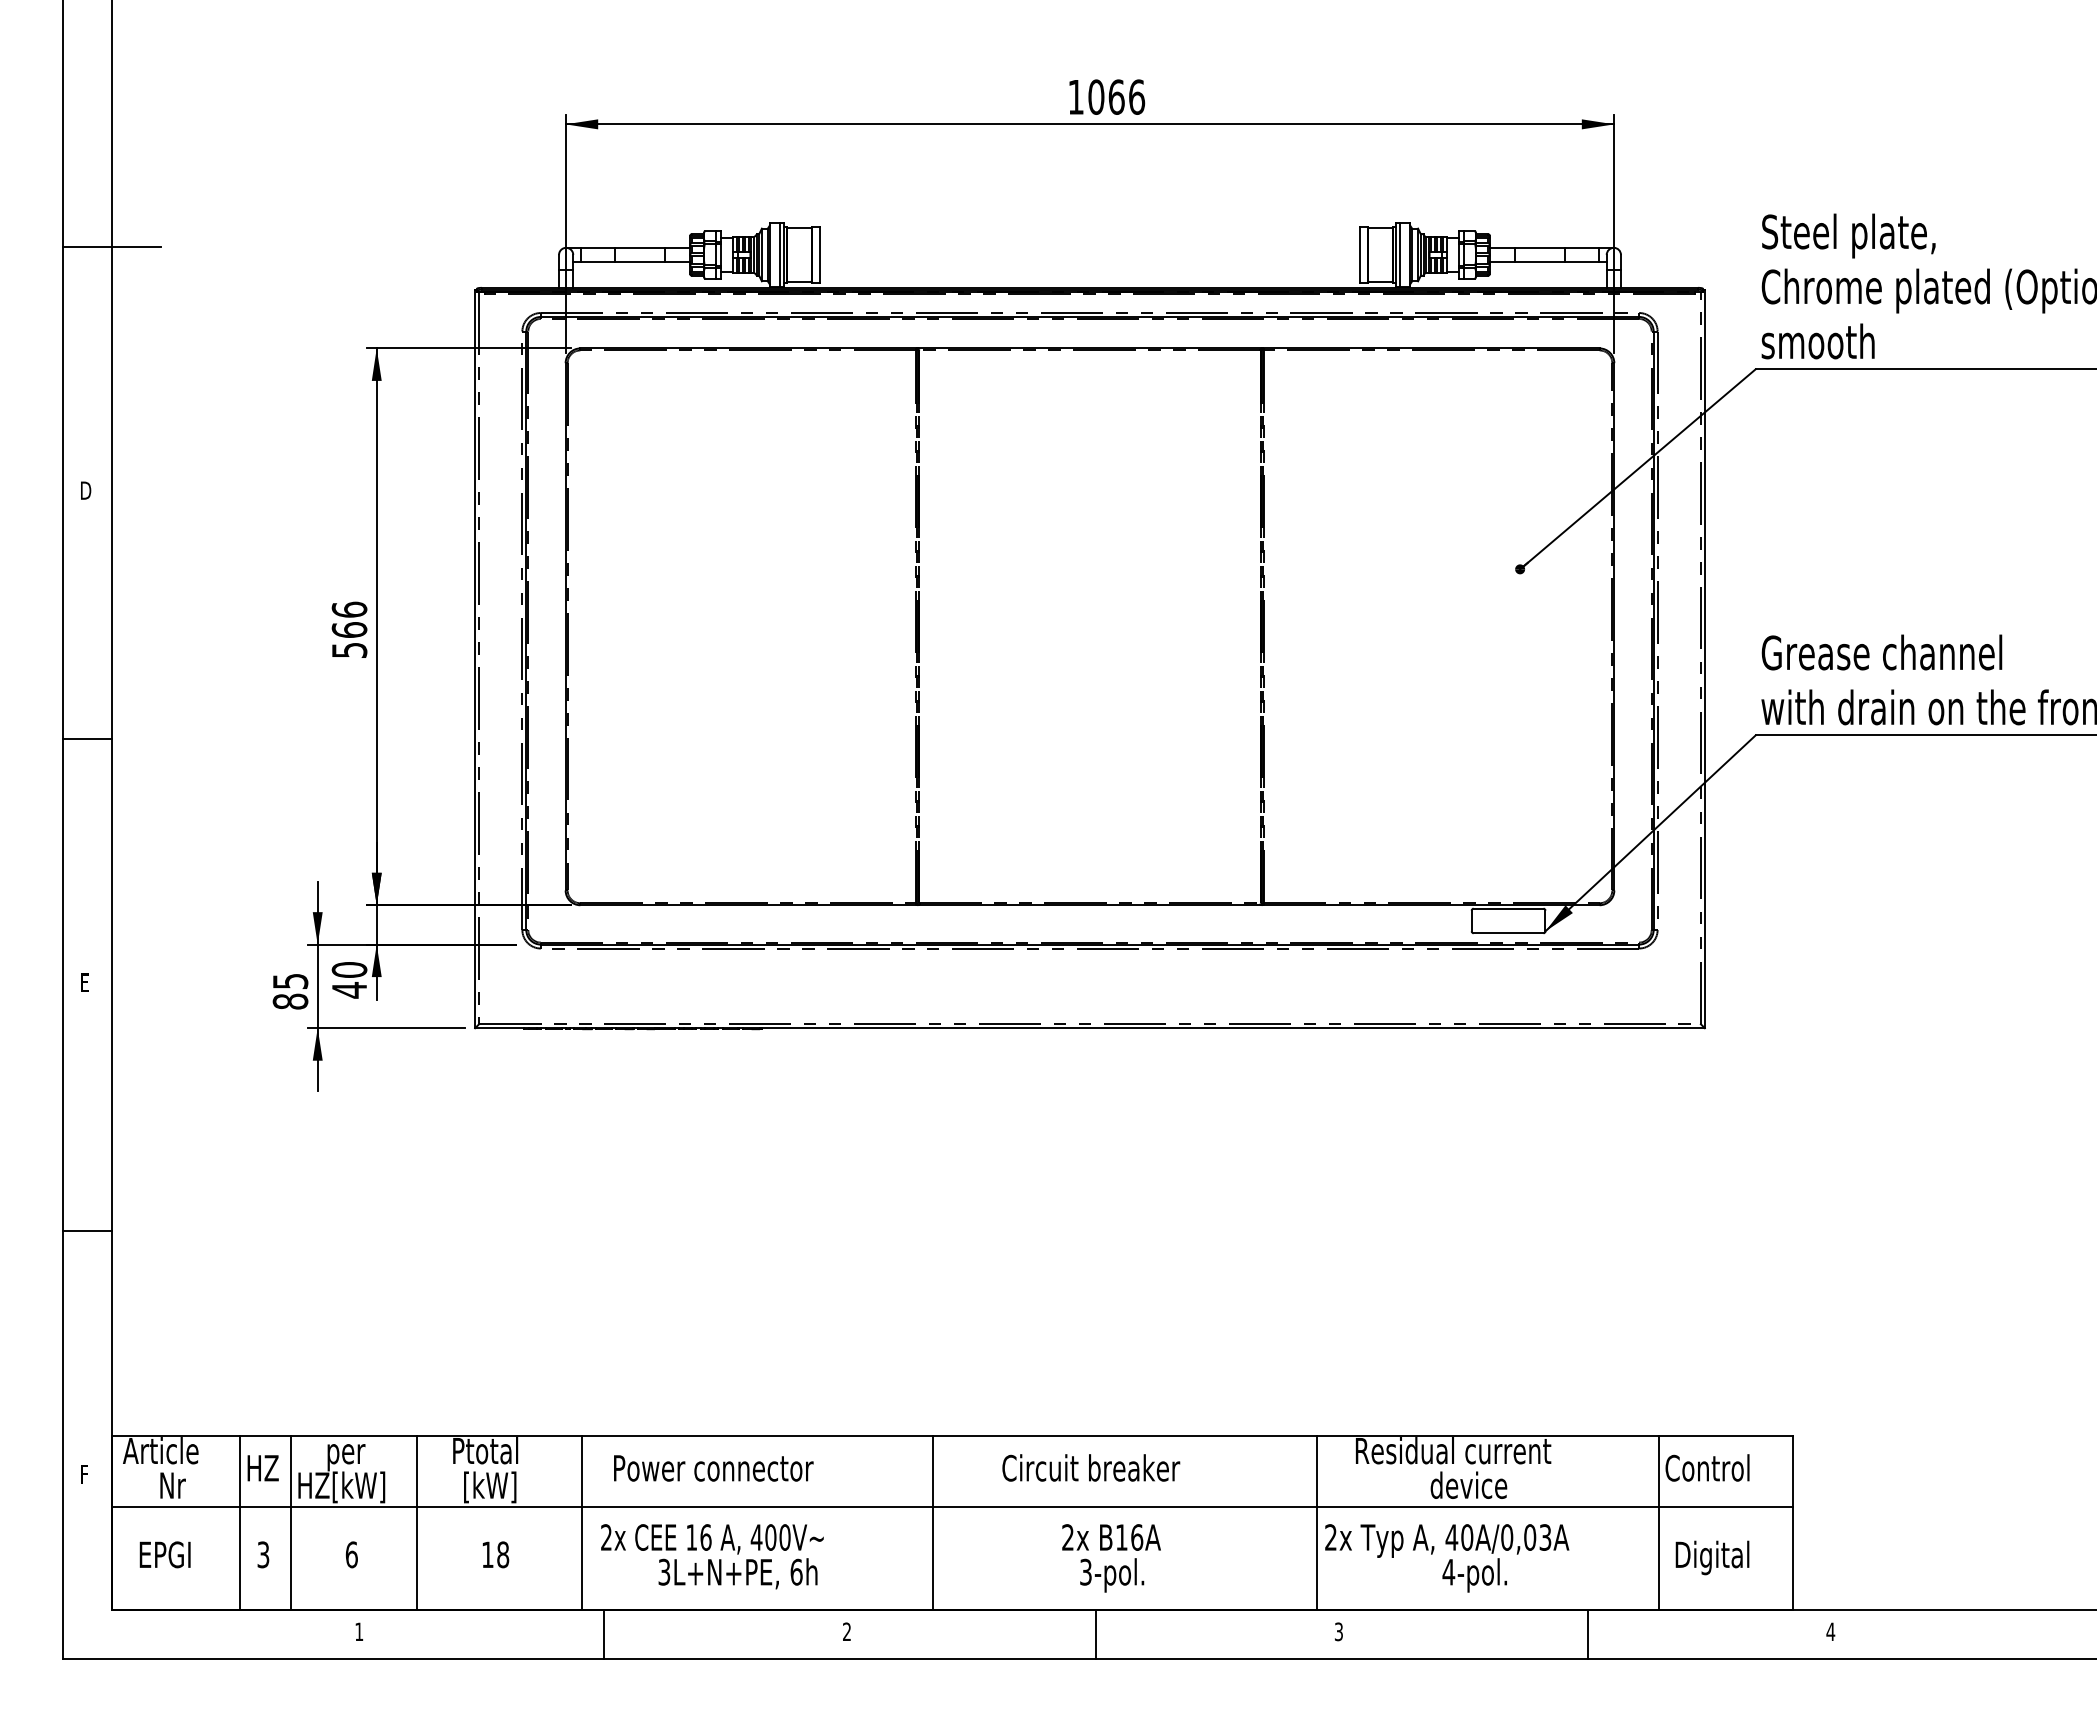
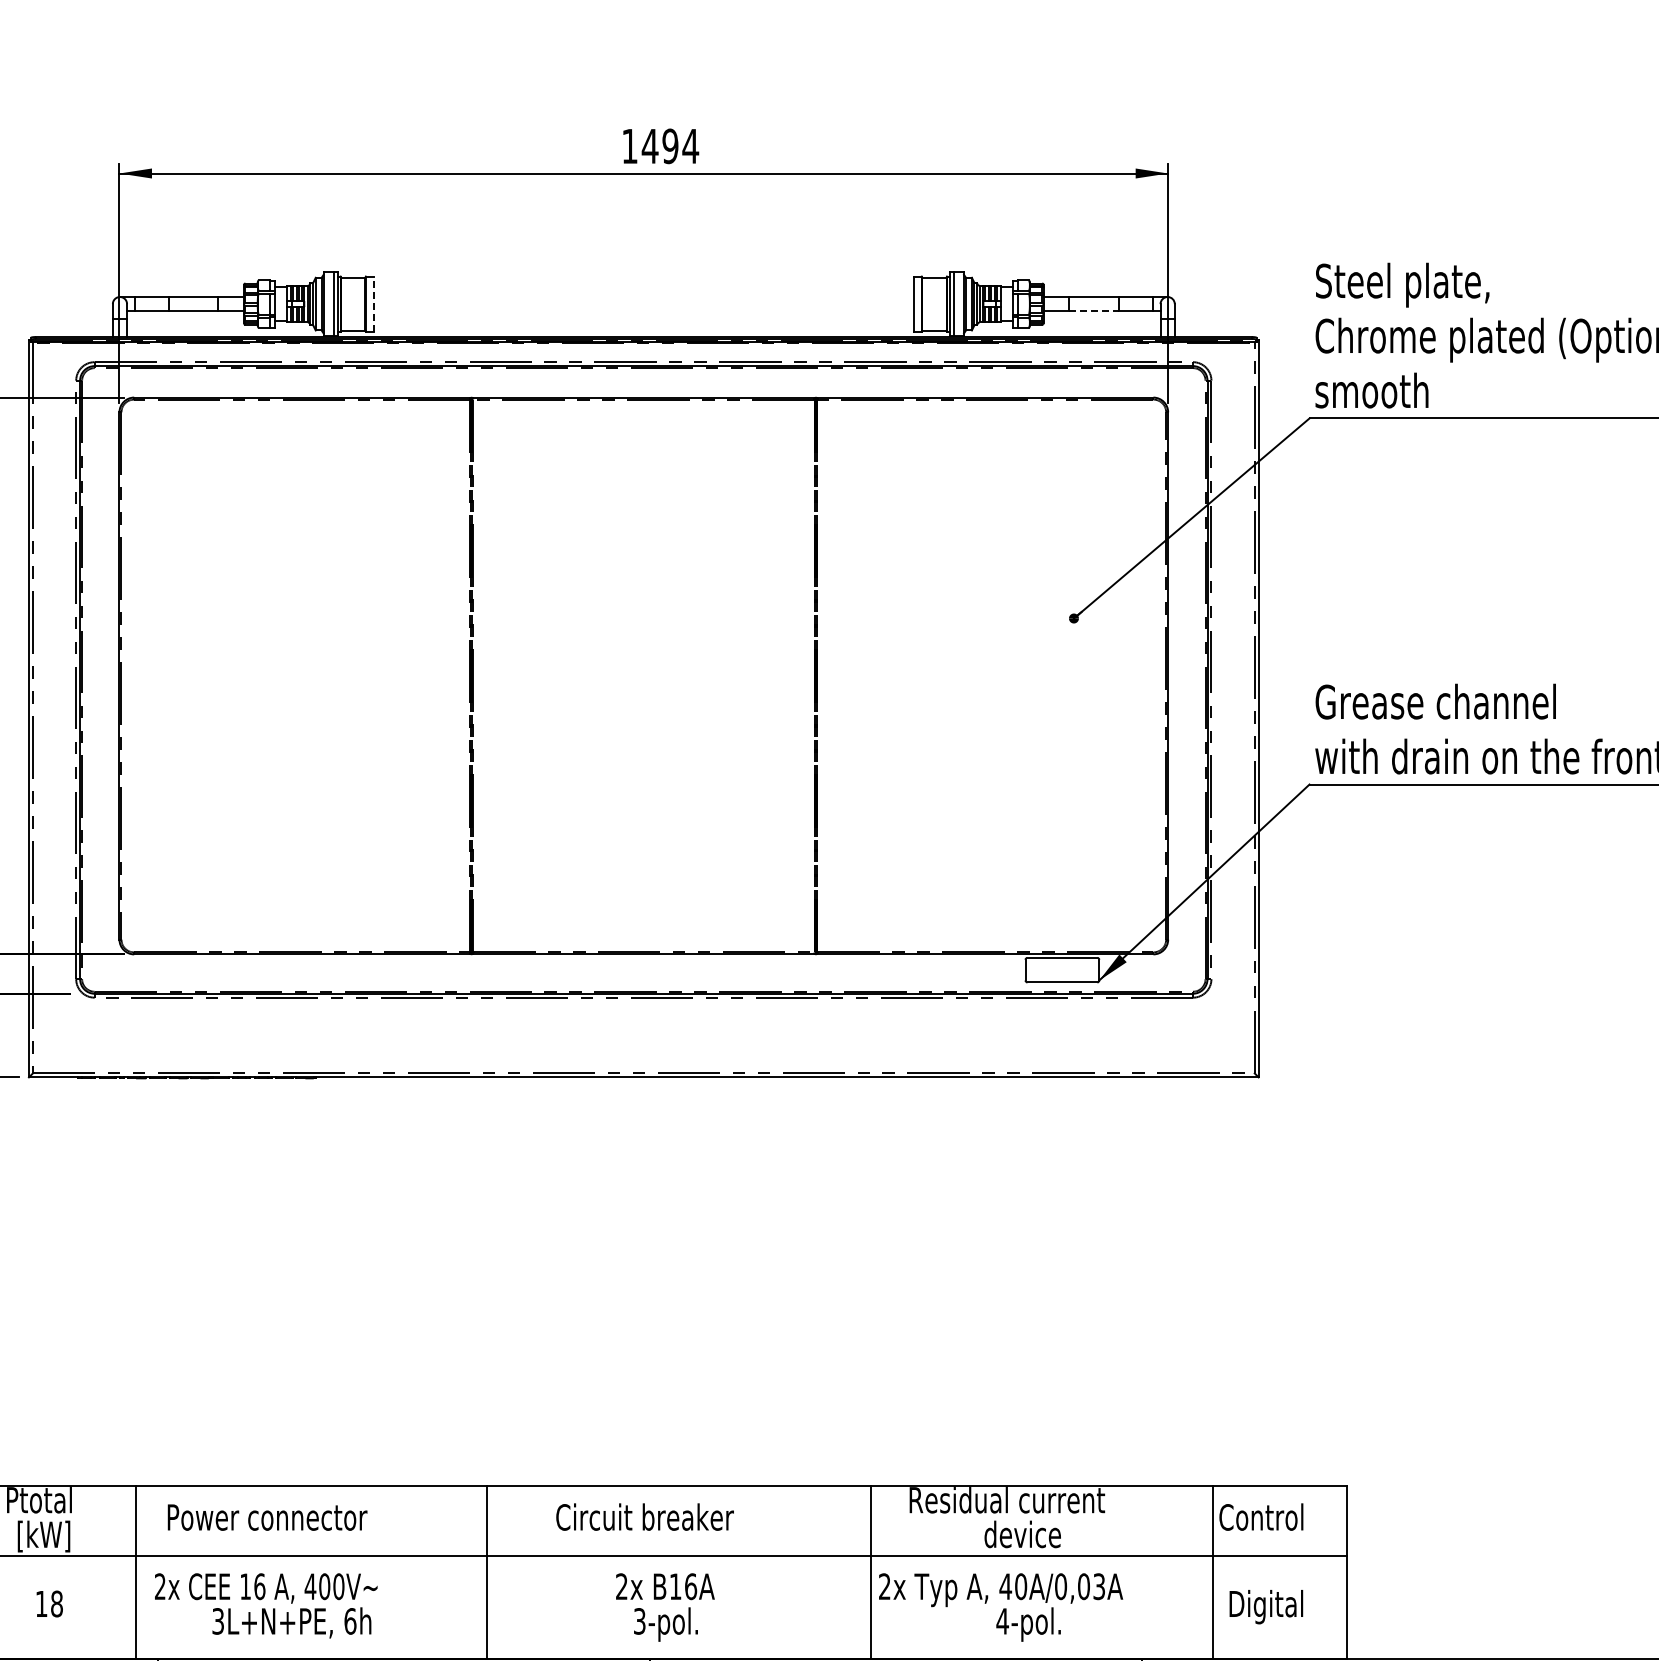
text: (1116, 96) -> (670, 145), 1066 -> 1494
line: (819, 254) -> (373, 303), solid -> dashed
line: (1540, 262) -> (1094, 311), solid -> dashed

